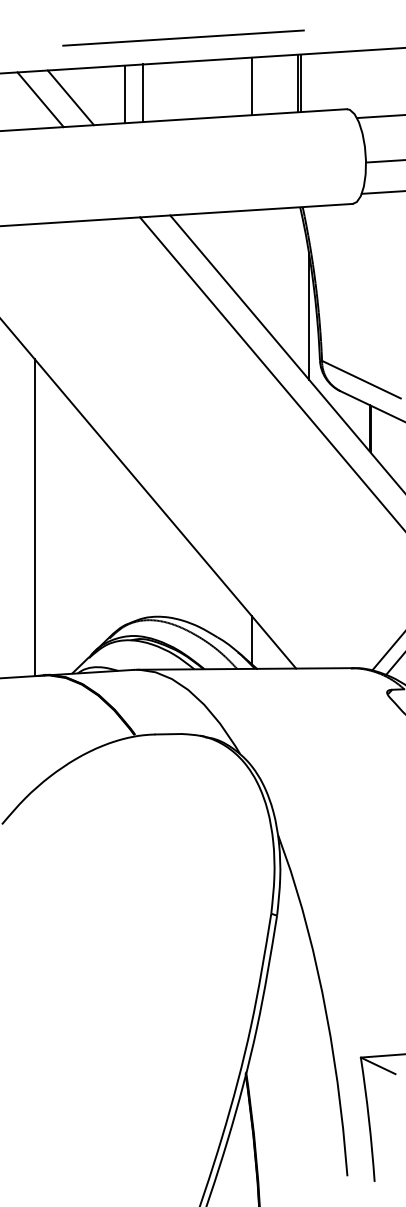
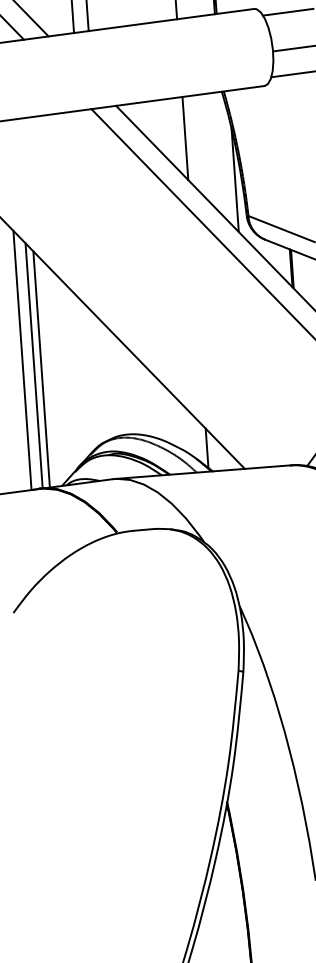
line: (251, 261) -> (185, 138), added
line: (48, 524) -> (34, 365), added
line: (57, 529) -> (41, 368), added

